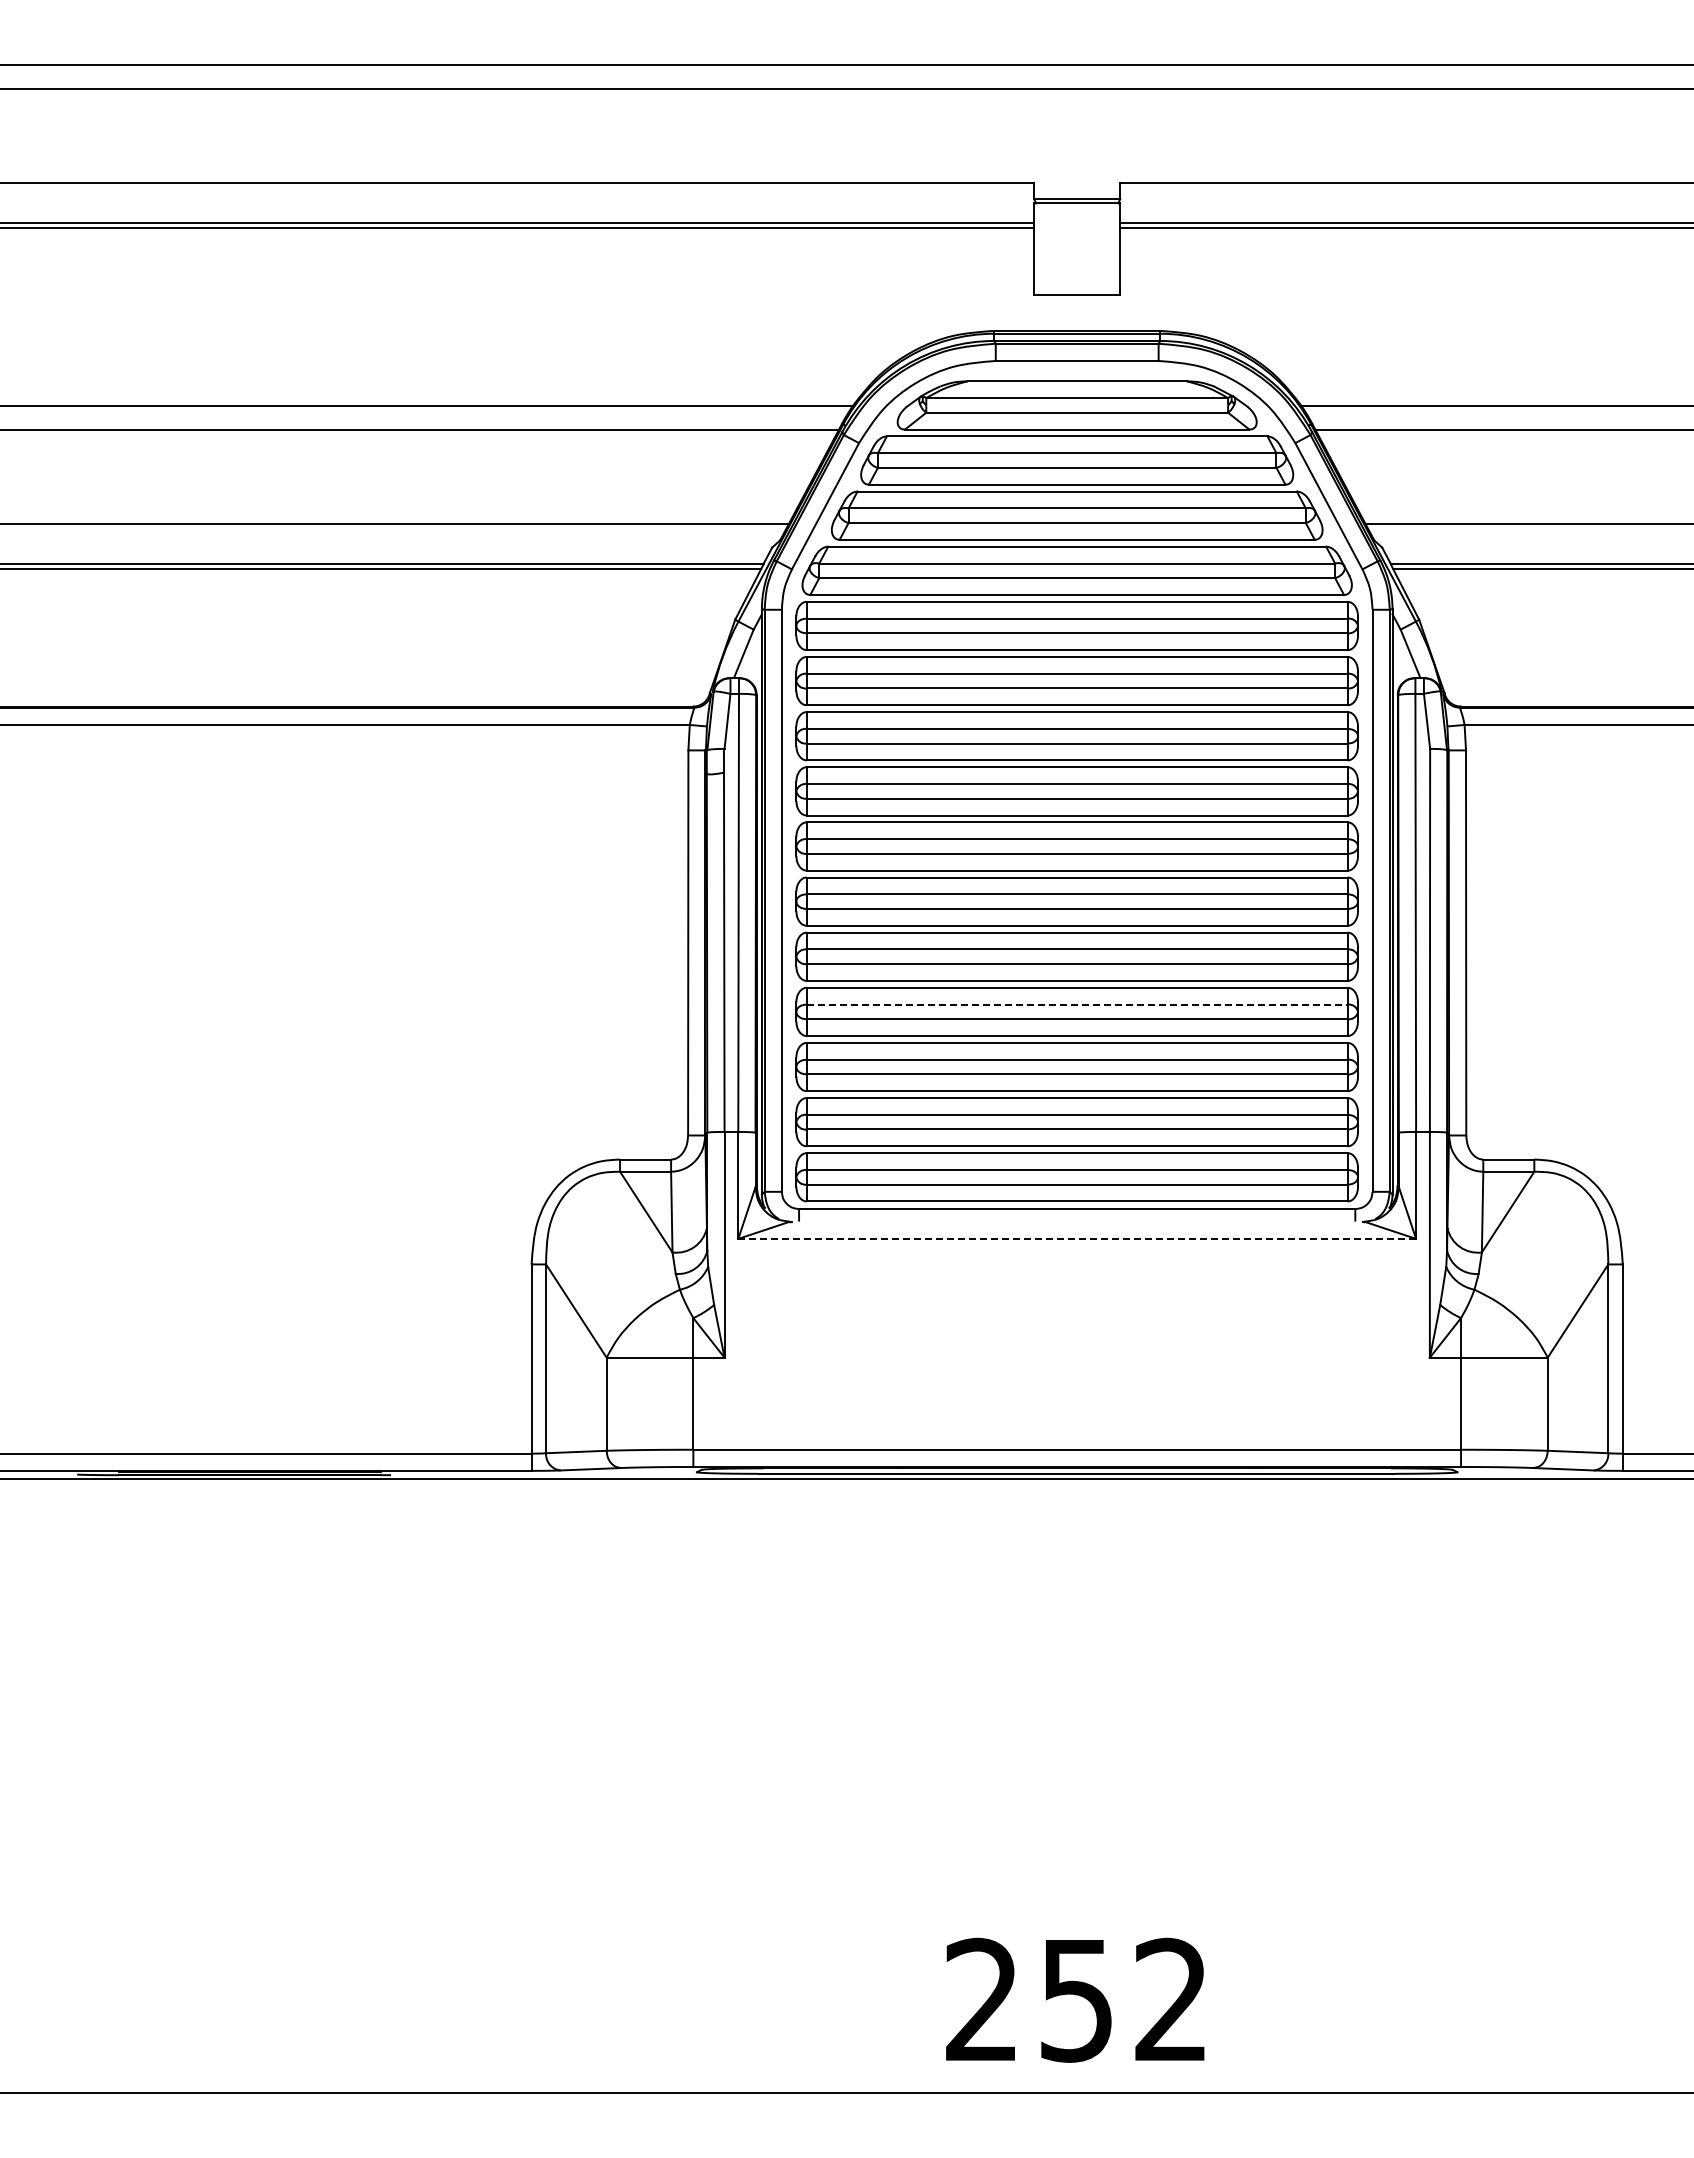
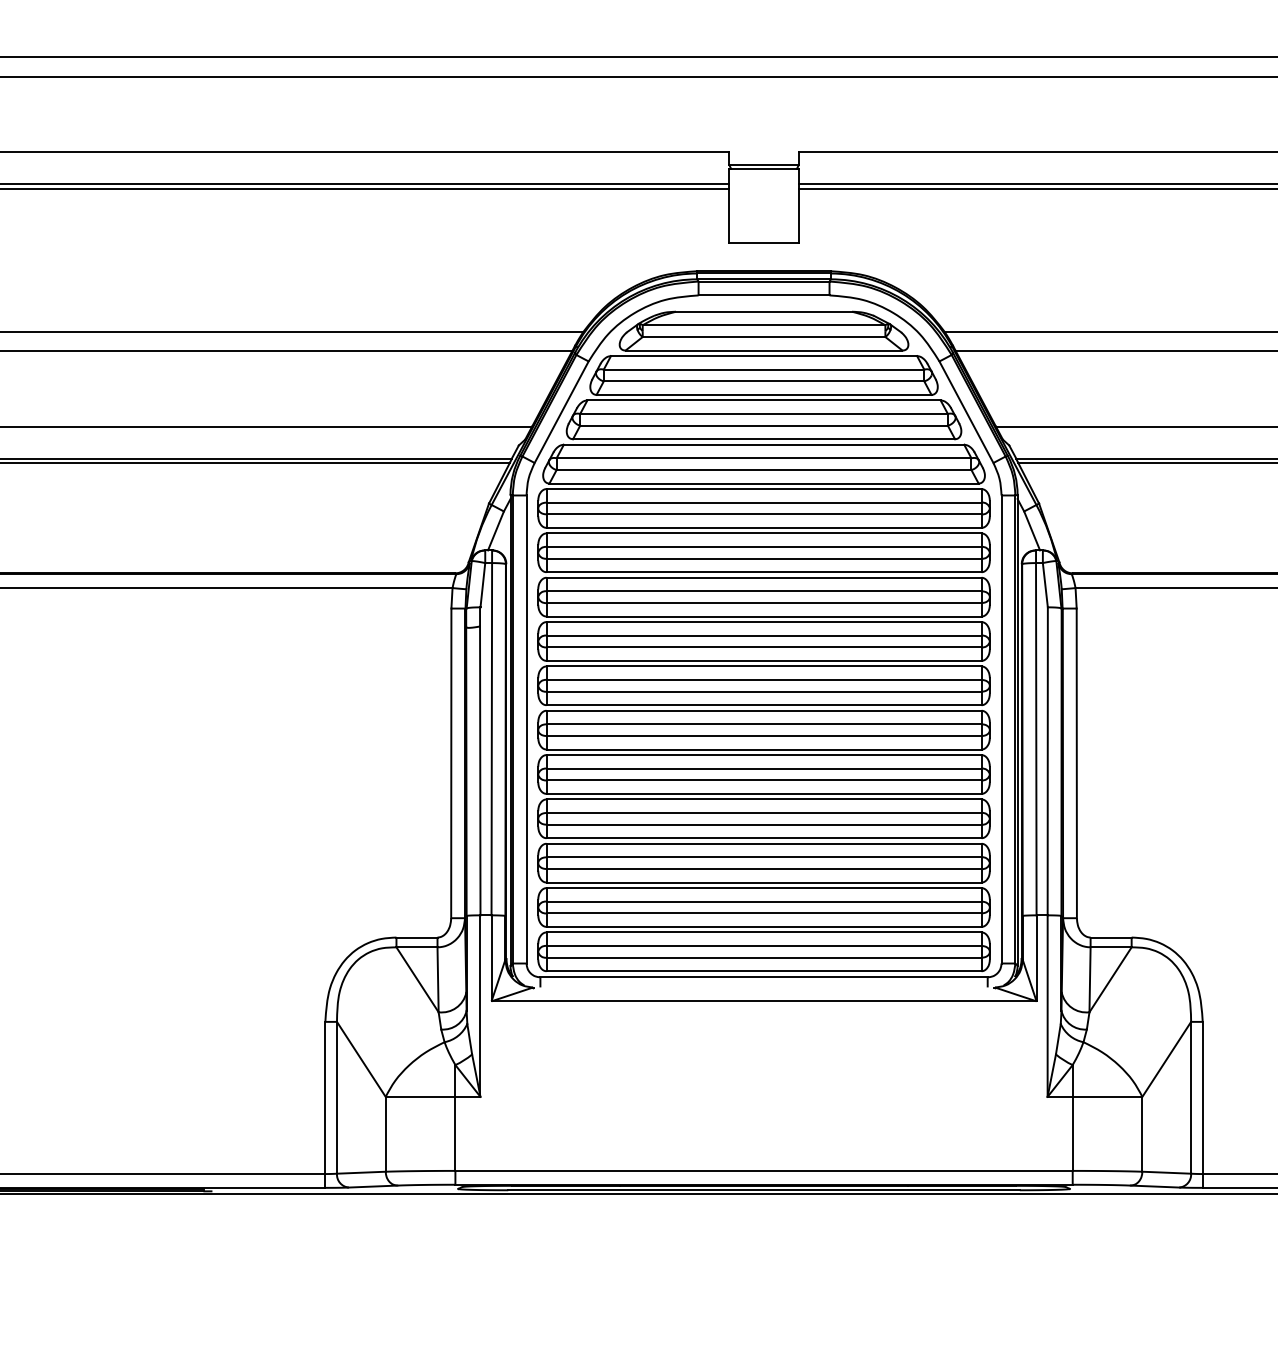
line: (1077, 1004) -> (764, 812), dashed -> solid
line: (1077, 1238) -> (764, 1001), dashed -> solid

